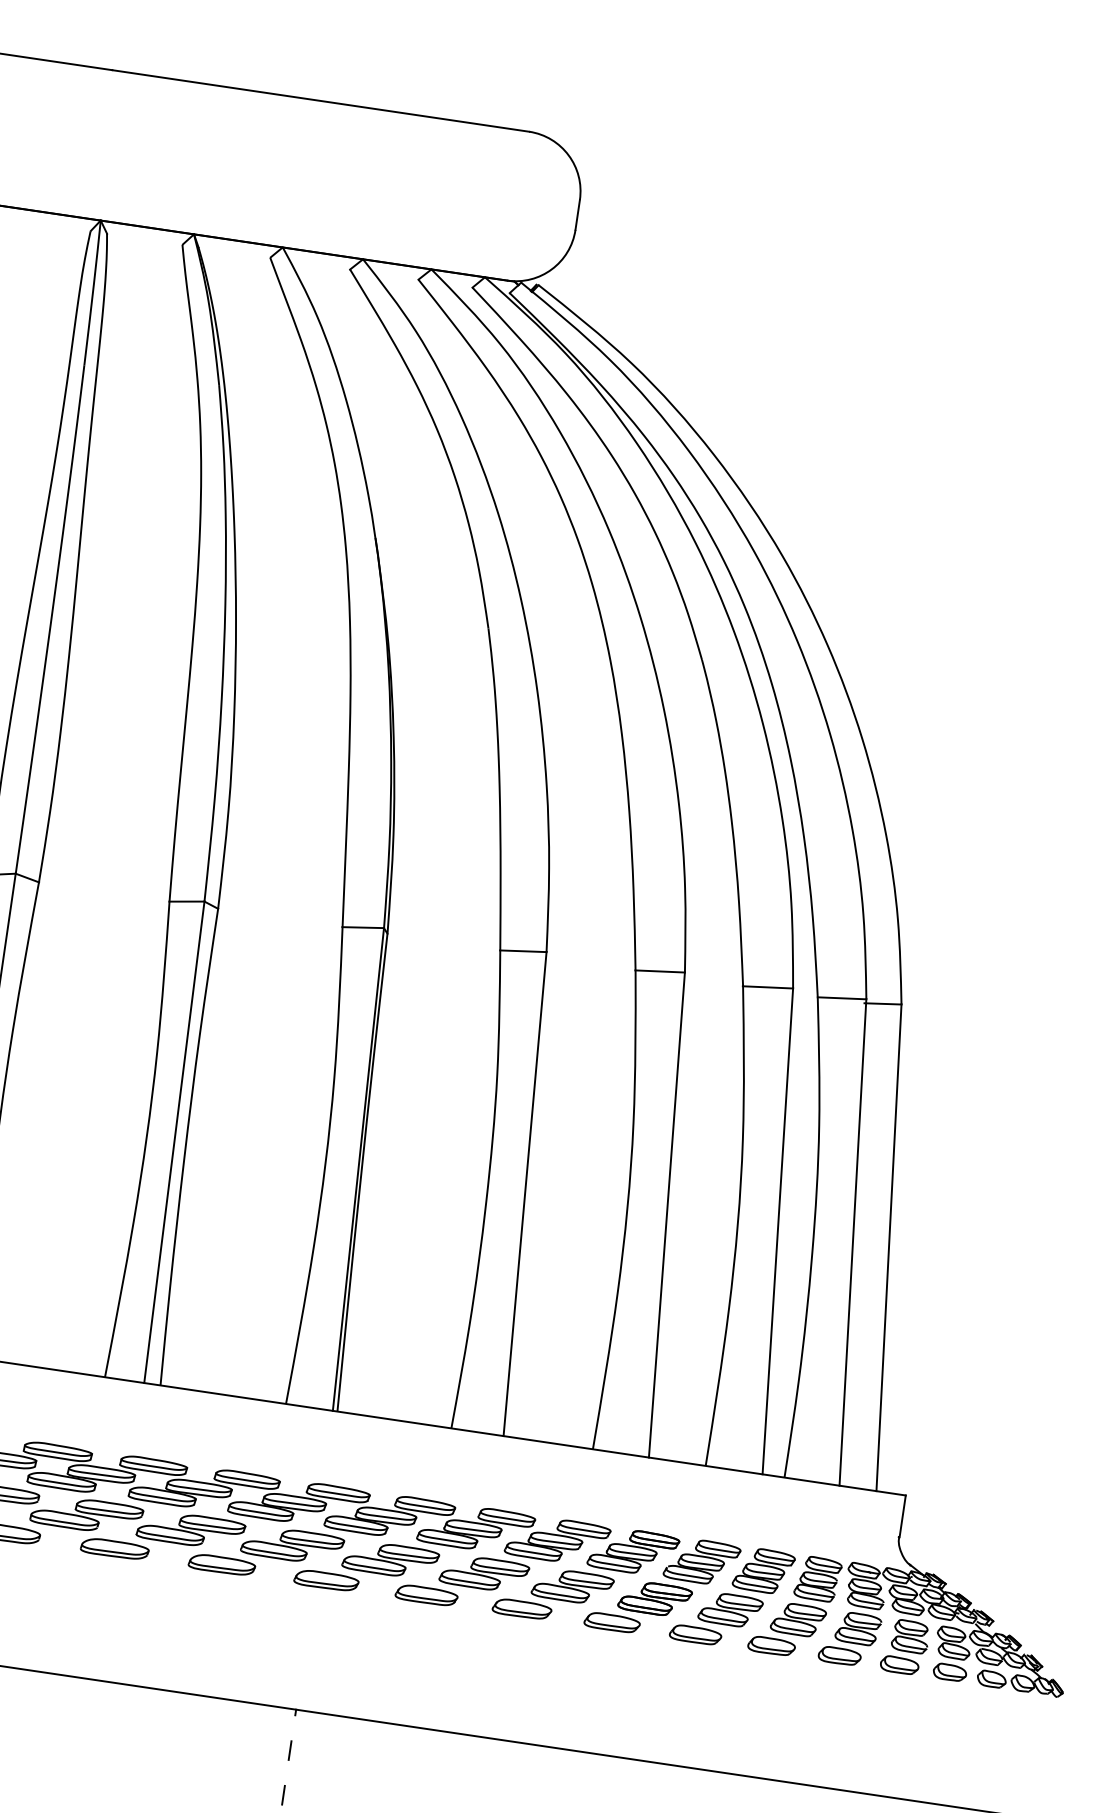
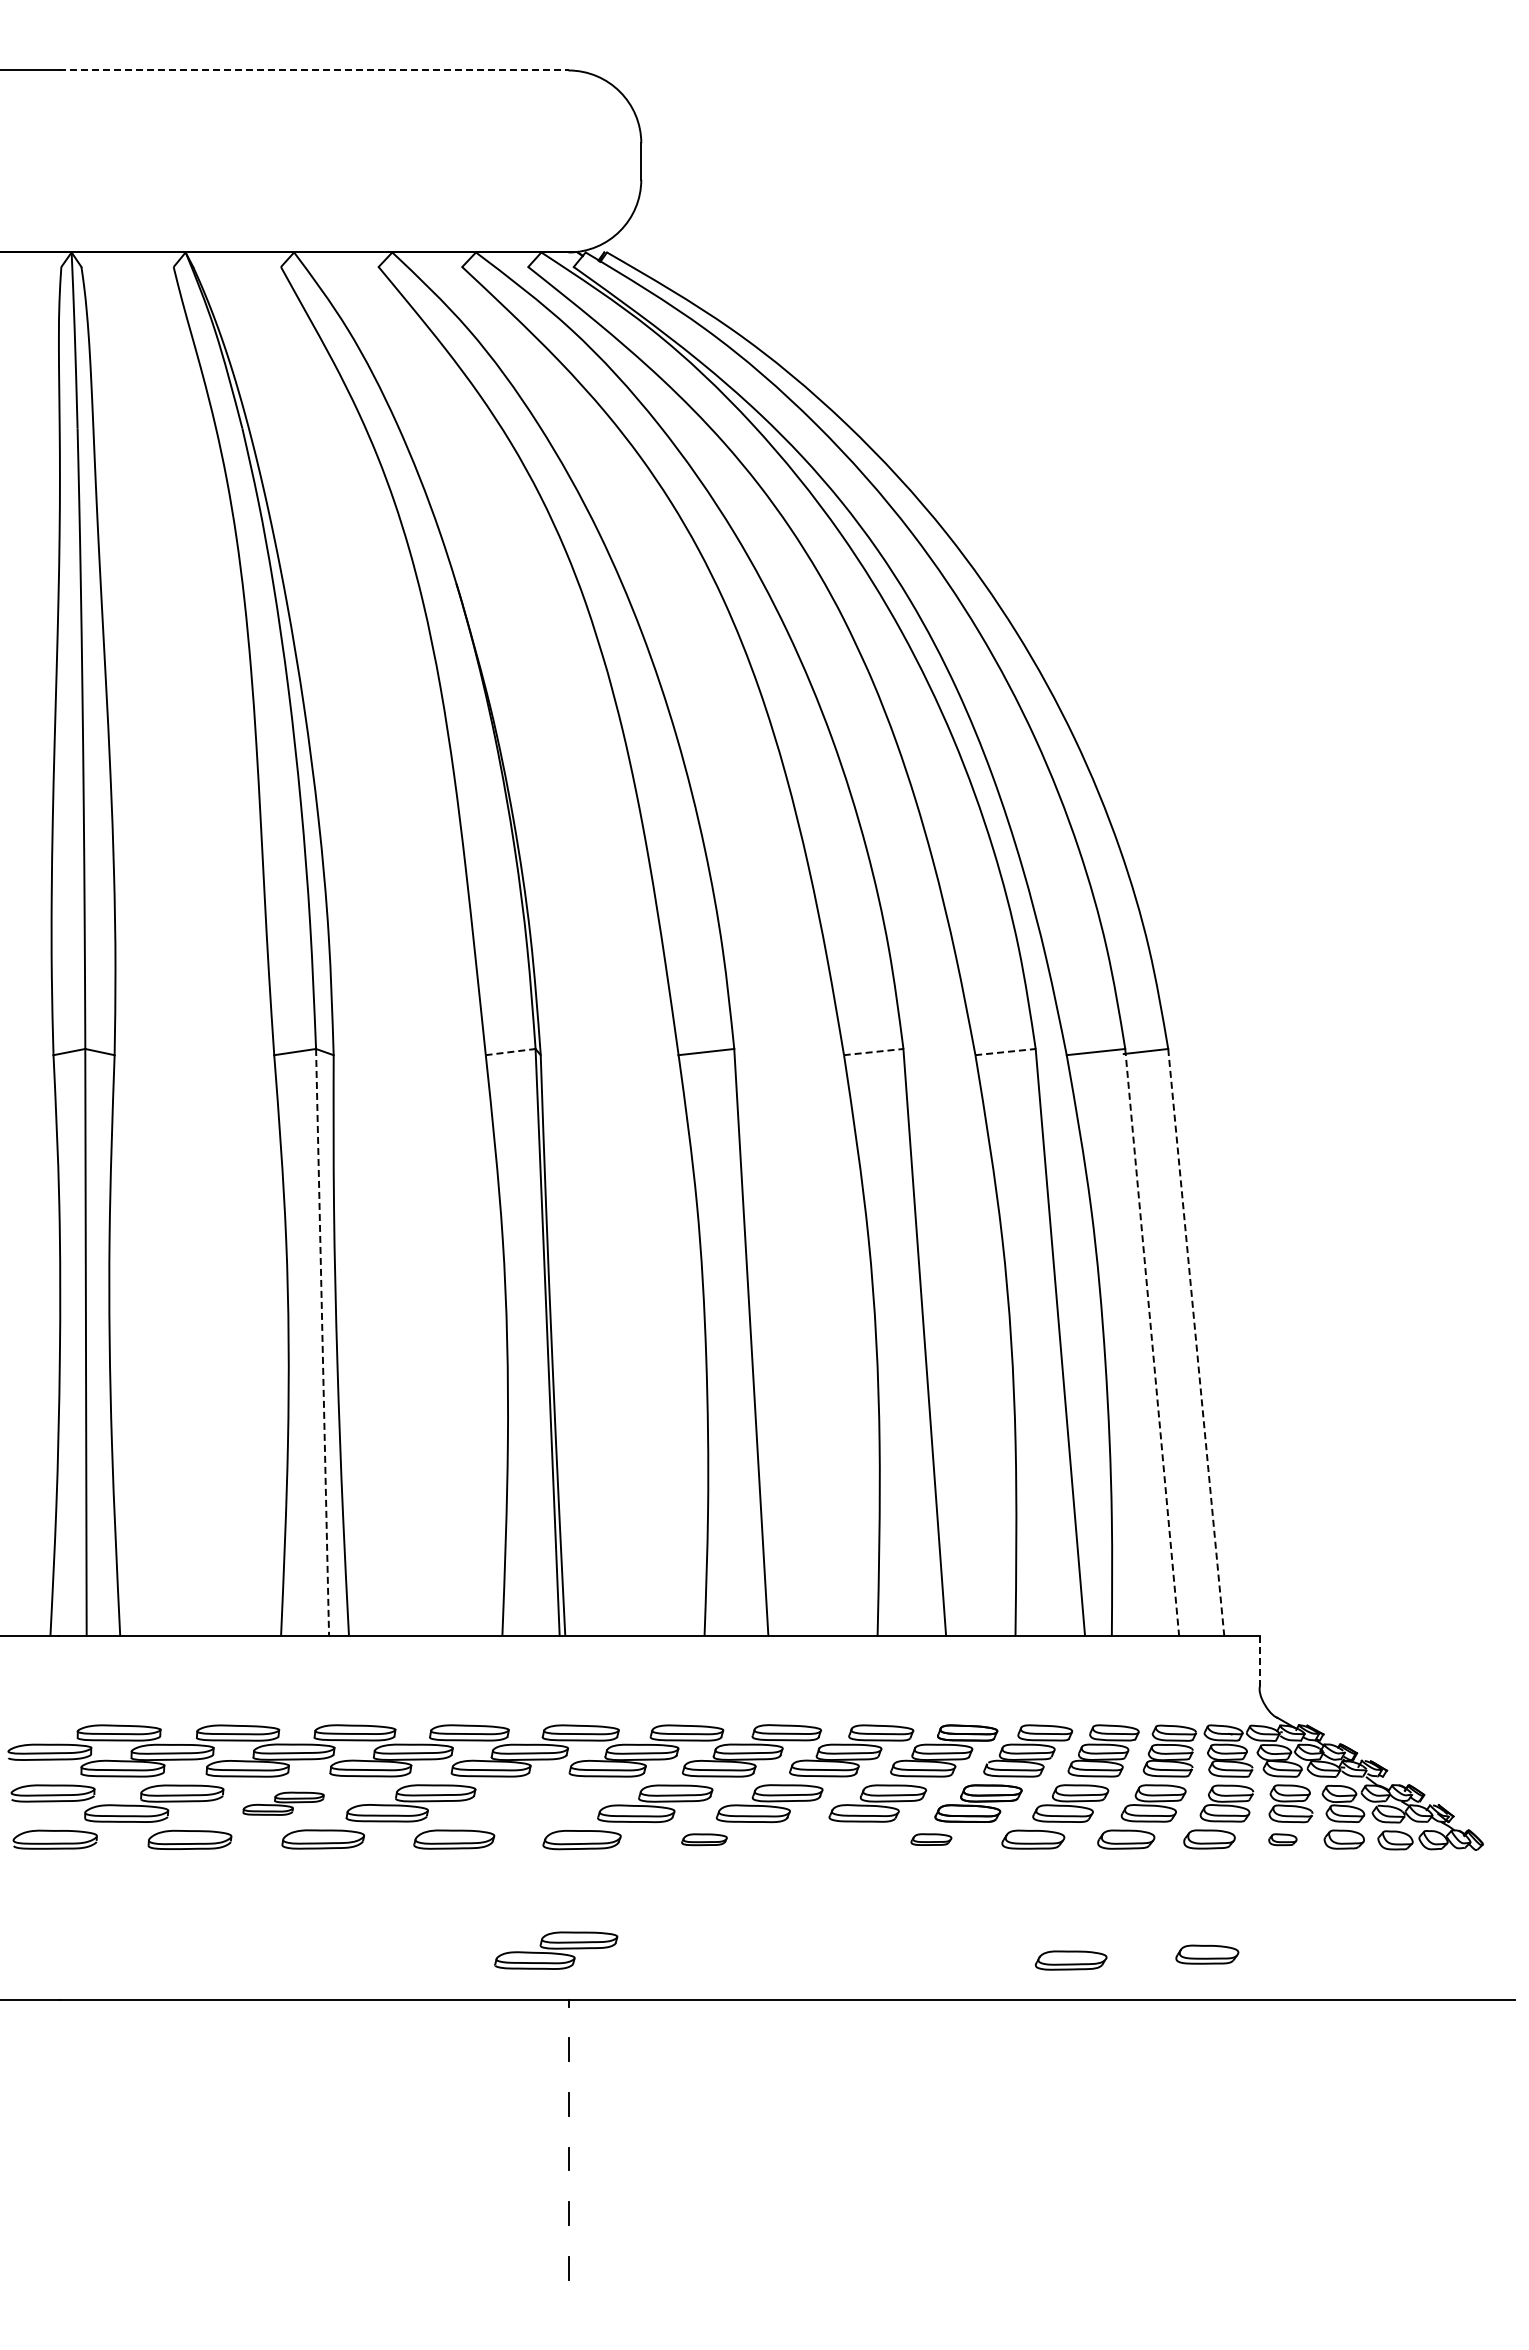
line: (320, 100) -> (313, 70), solid -> dashed
line: (363, 928) -> (511, 1052), solid -> dashed
line: (660, 971) -> (874, 1052), solid -> dashed
line: (767, 987) -> (1005, 1052), solid -> dashed
line: (174, 1142) -> (322, 1342), solid -> dashed
line: (853, 1242) -> (1152, 1342), solid -> dashed
line: (889, 1248) -> (1196, 1342), solid -> dashed
part: (86, 1514) -> (283, 1803), size x0.6
line: (903, 1515) -> (1260, 1660), solid -> dashed
part: (292, 1545) -> (556, 1950), moved
part: (426, 1595) -> (704, 1839), size x0.6
part: (521, 1609) -> (1070, 1960), moved
part: (612, 1622) -> (931, 1839), size x0.6
part: (899, 1664) -> (1282, 1839), size x0.6
part: (824, 1749) -> (1207, 1954), added

